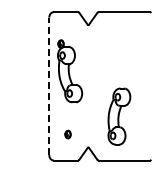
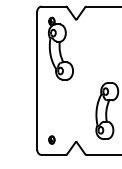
part: (70, 71) -> (61, 48), moved
line: (49, 86) -> (37, 80), dashed -> solid
part: (67, 134) -> (51, 139), moved

